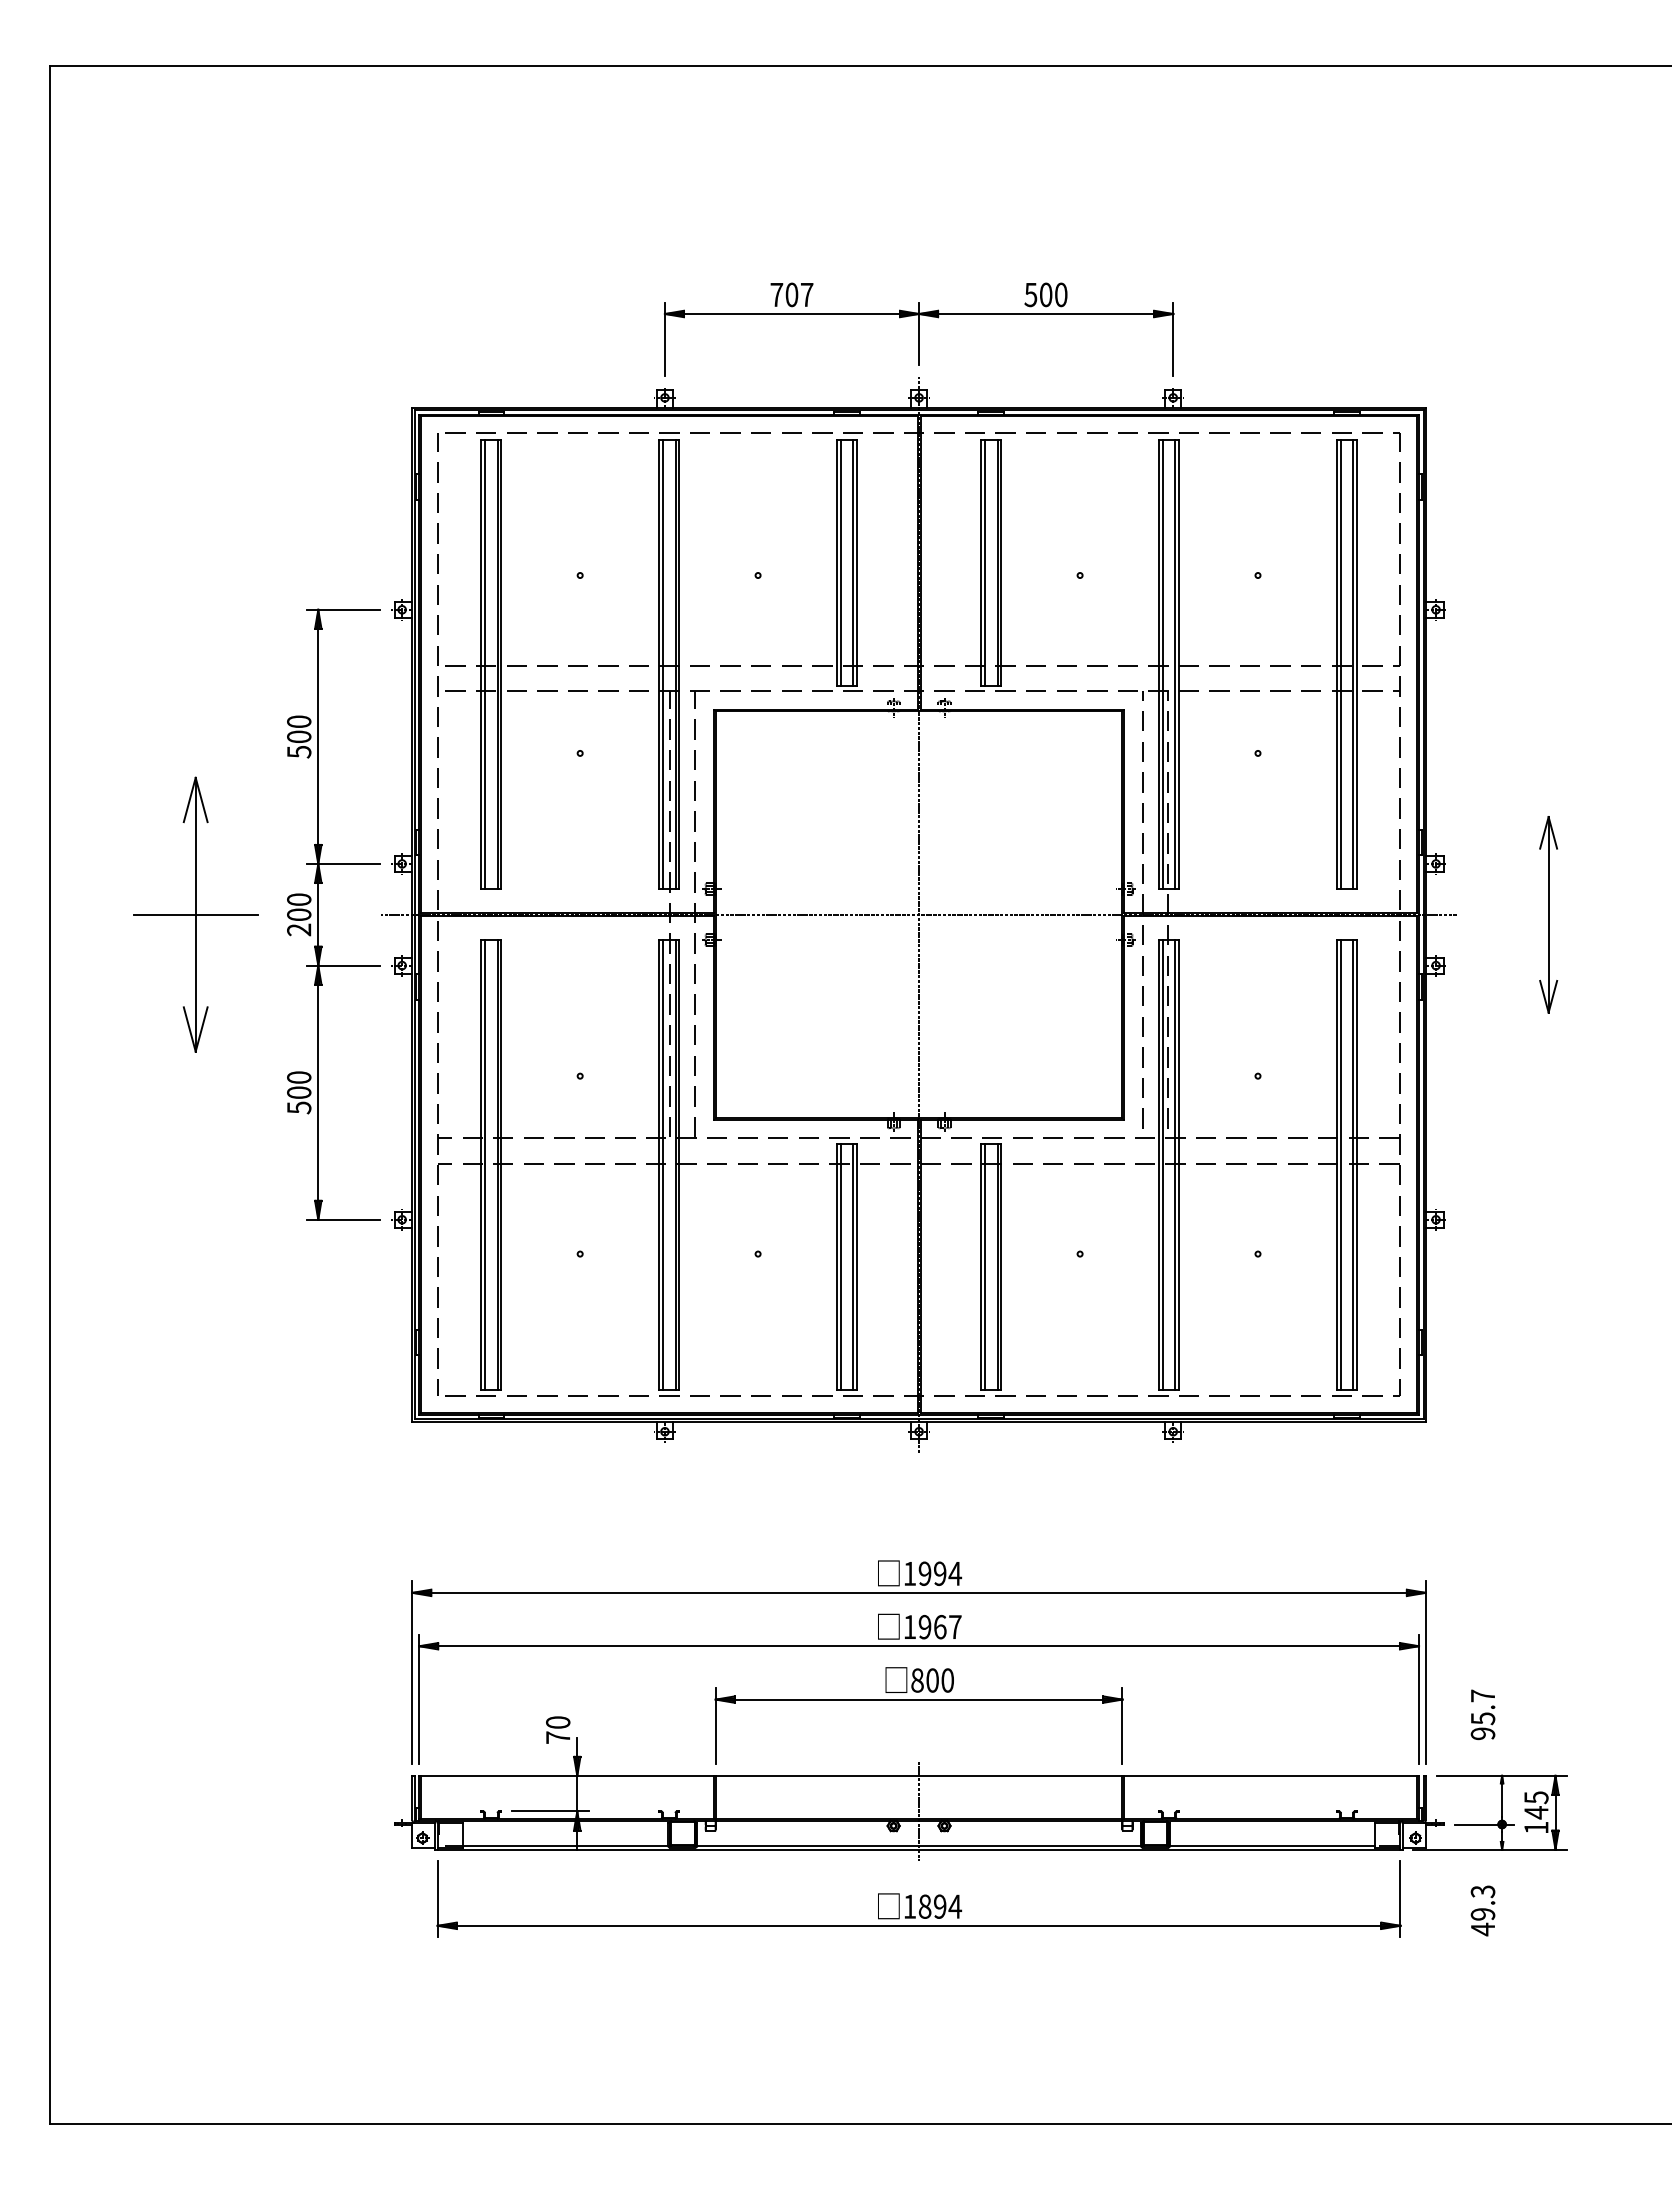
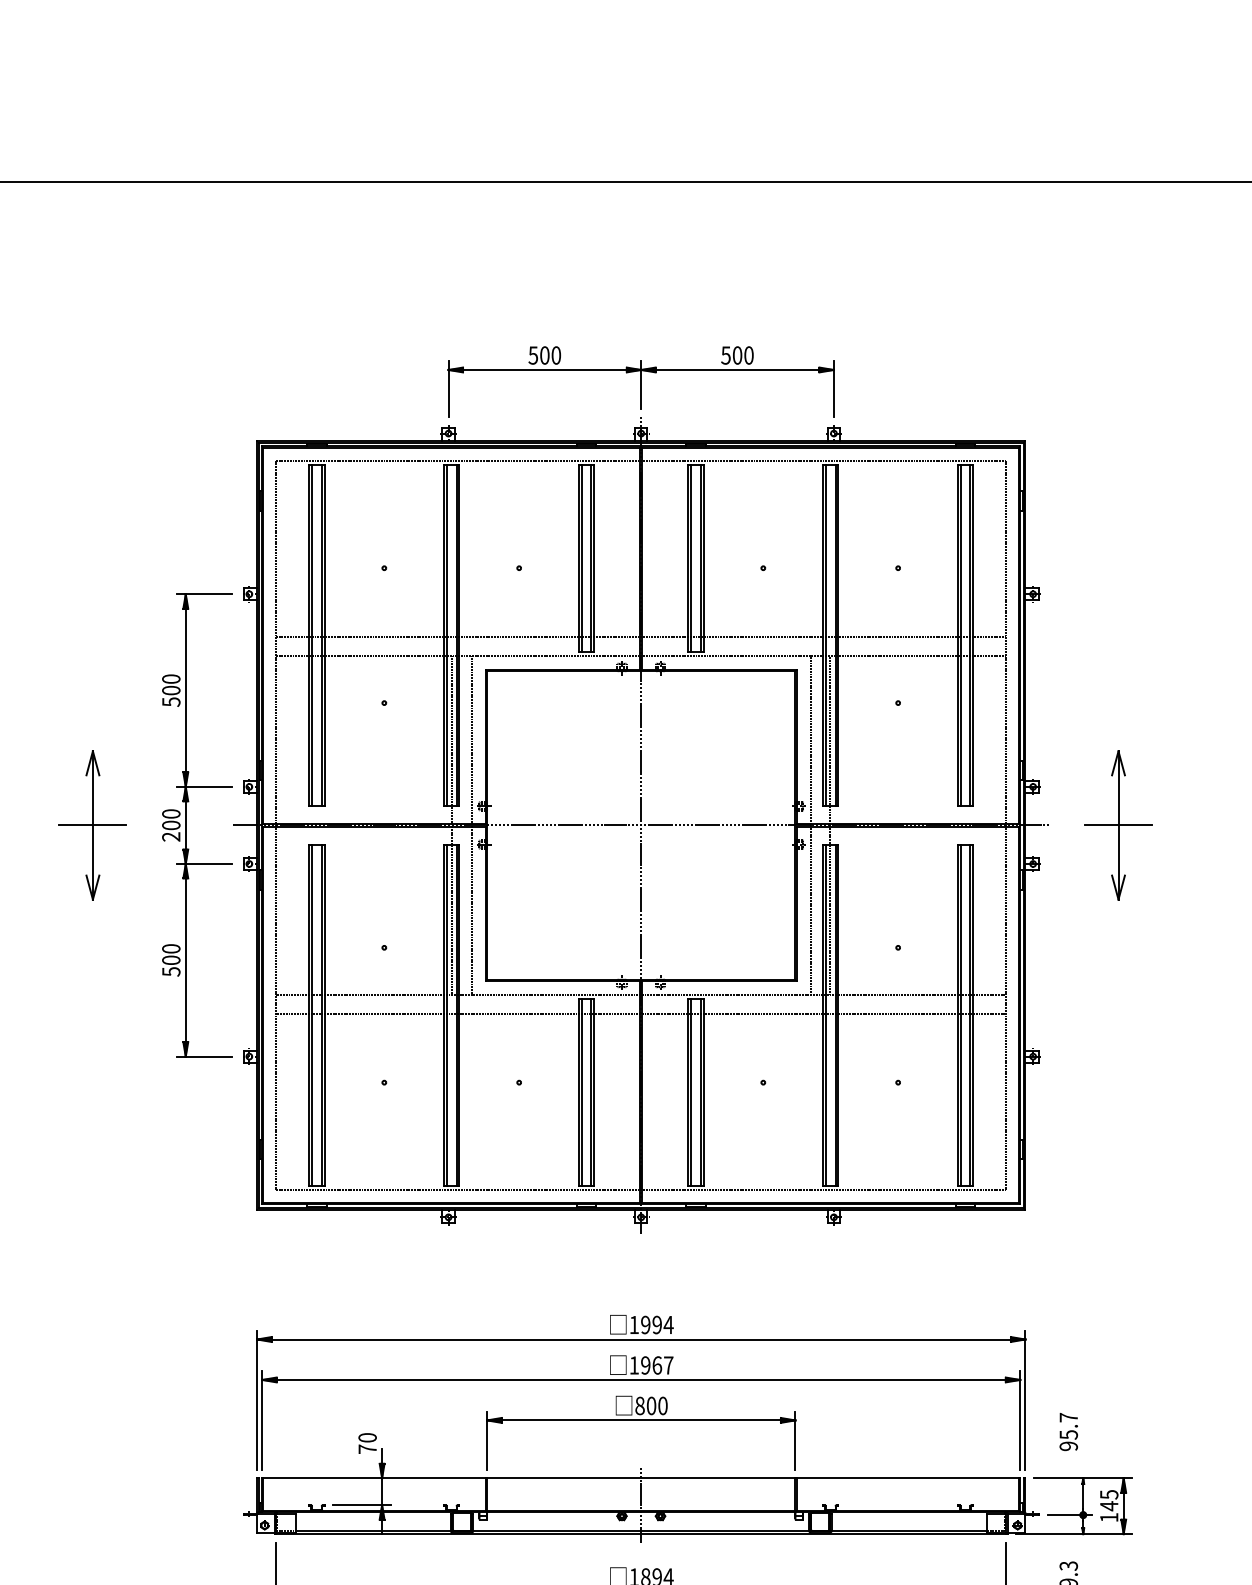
text: (791, 294) -> (544, 355), 707 -> 500
part: (195, 914) -> (92, 825), size x0.71
line: (1548, 914) -> (1118, 825), added

